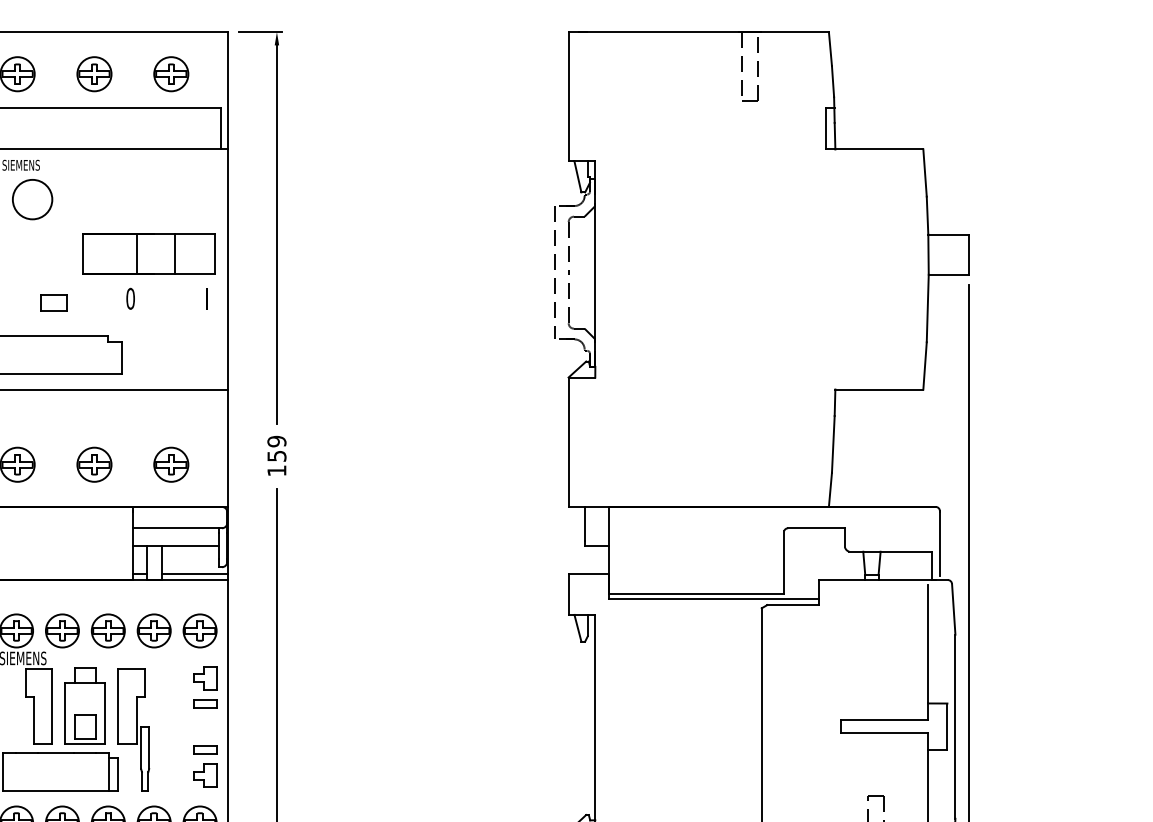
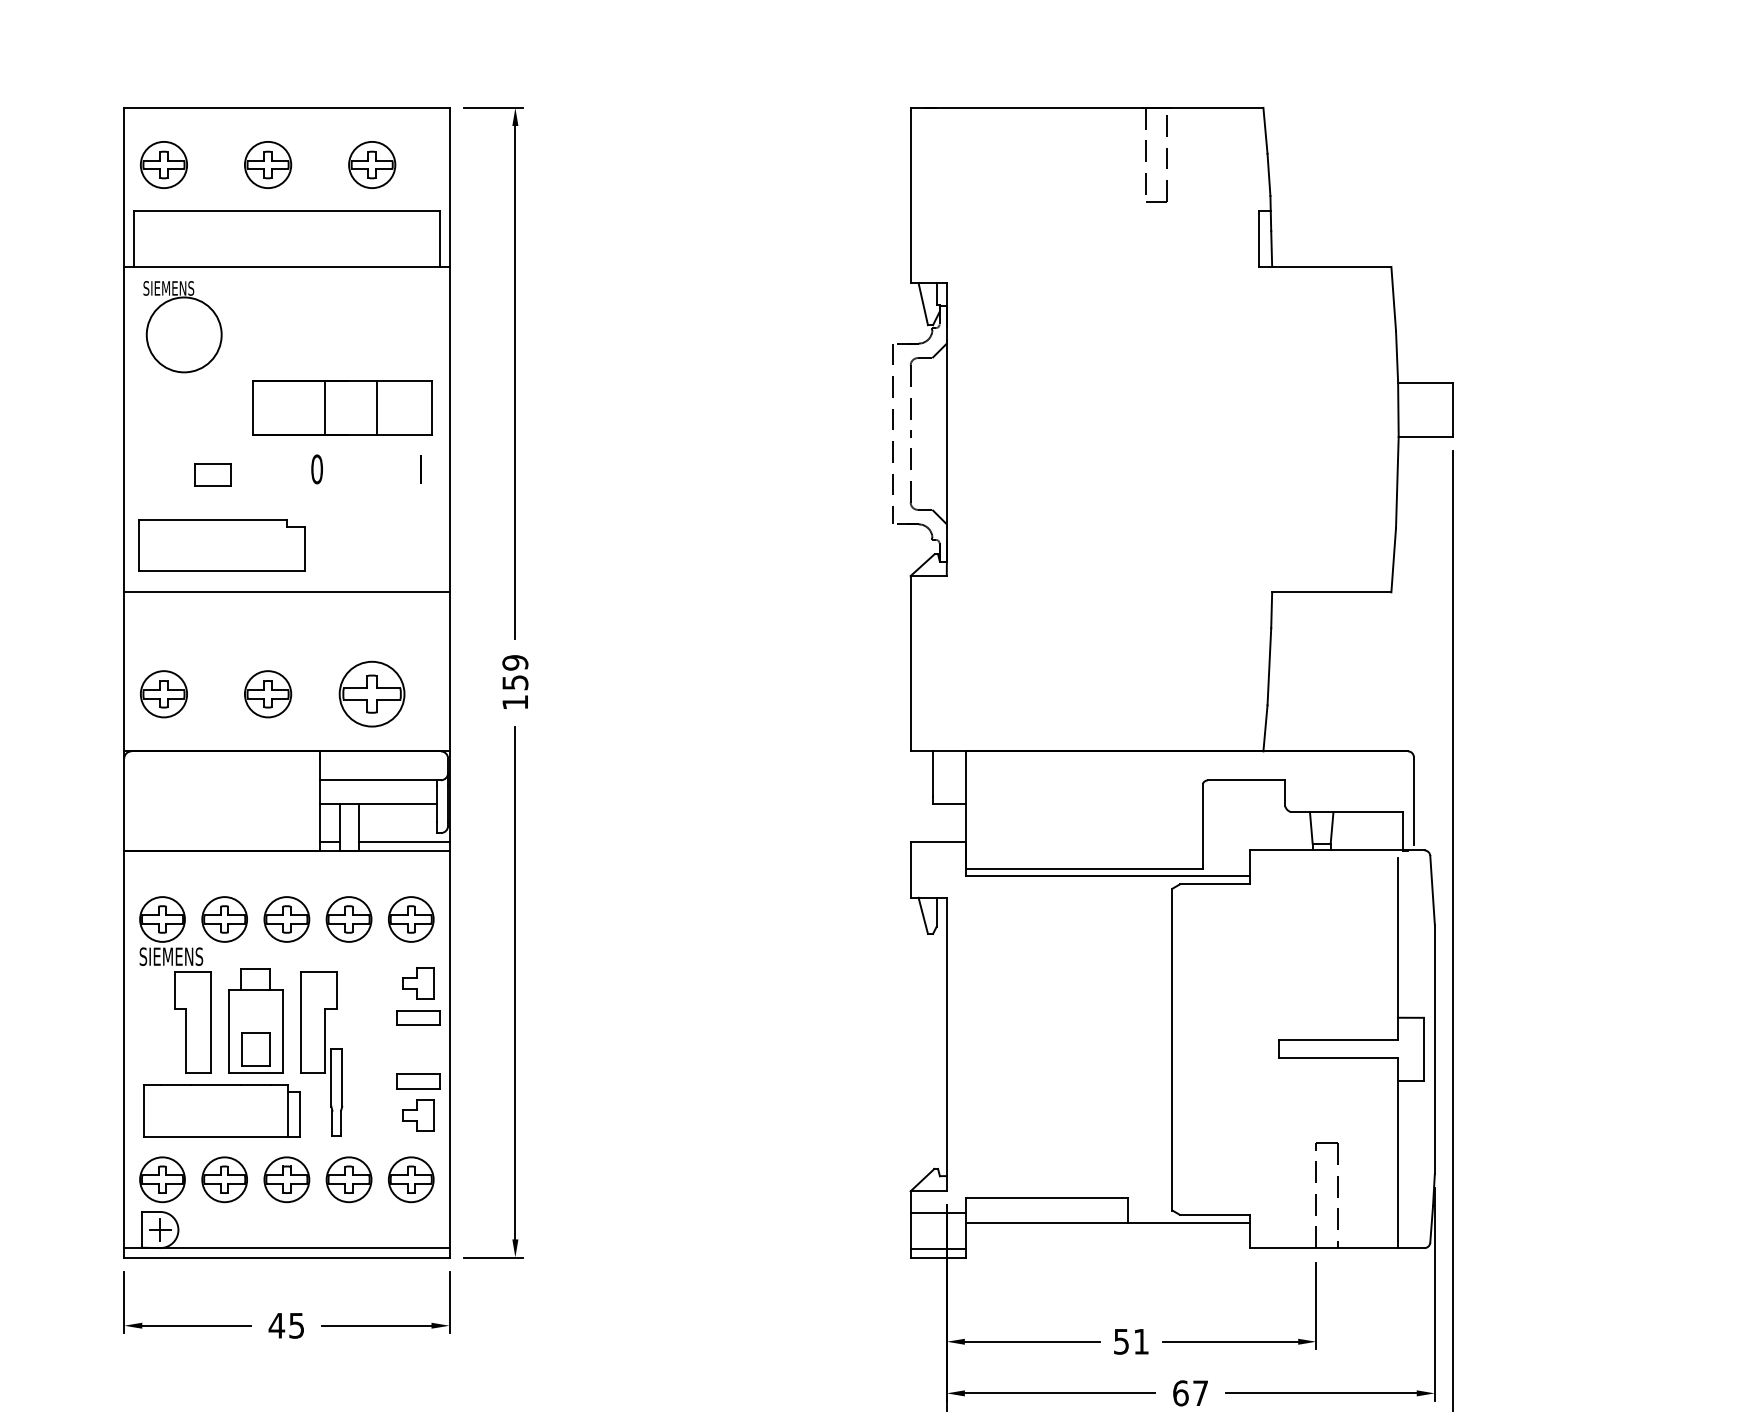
circle: (32, 199) -> (183, 334), size x1.4
part: (171, 464) -> (372, 694), size x1.4
part: (205, 703) -> (418, 1017), size x1.4
part: (205, 750) -> (418, 1081), size x1.4

